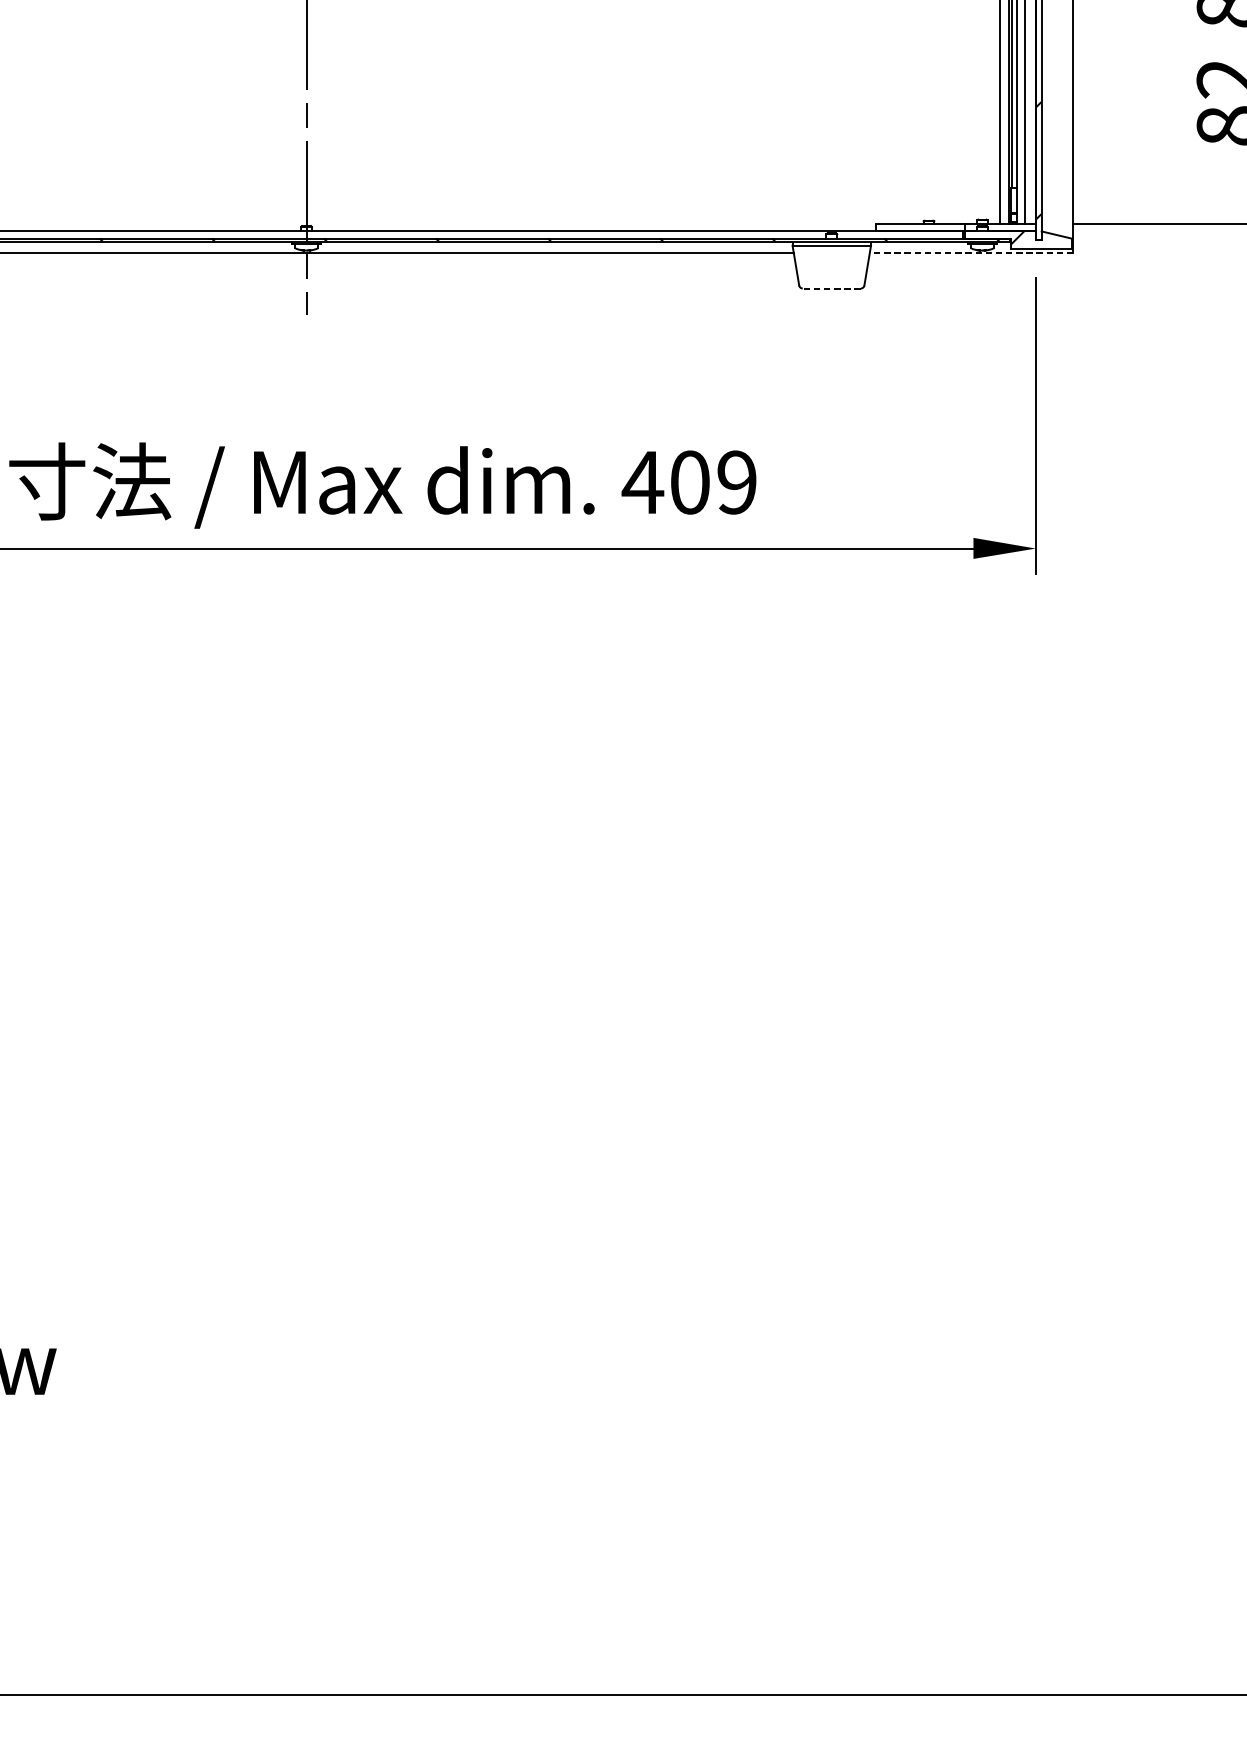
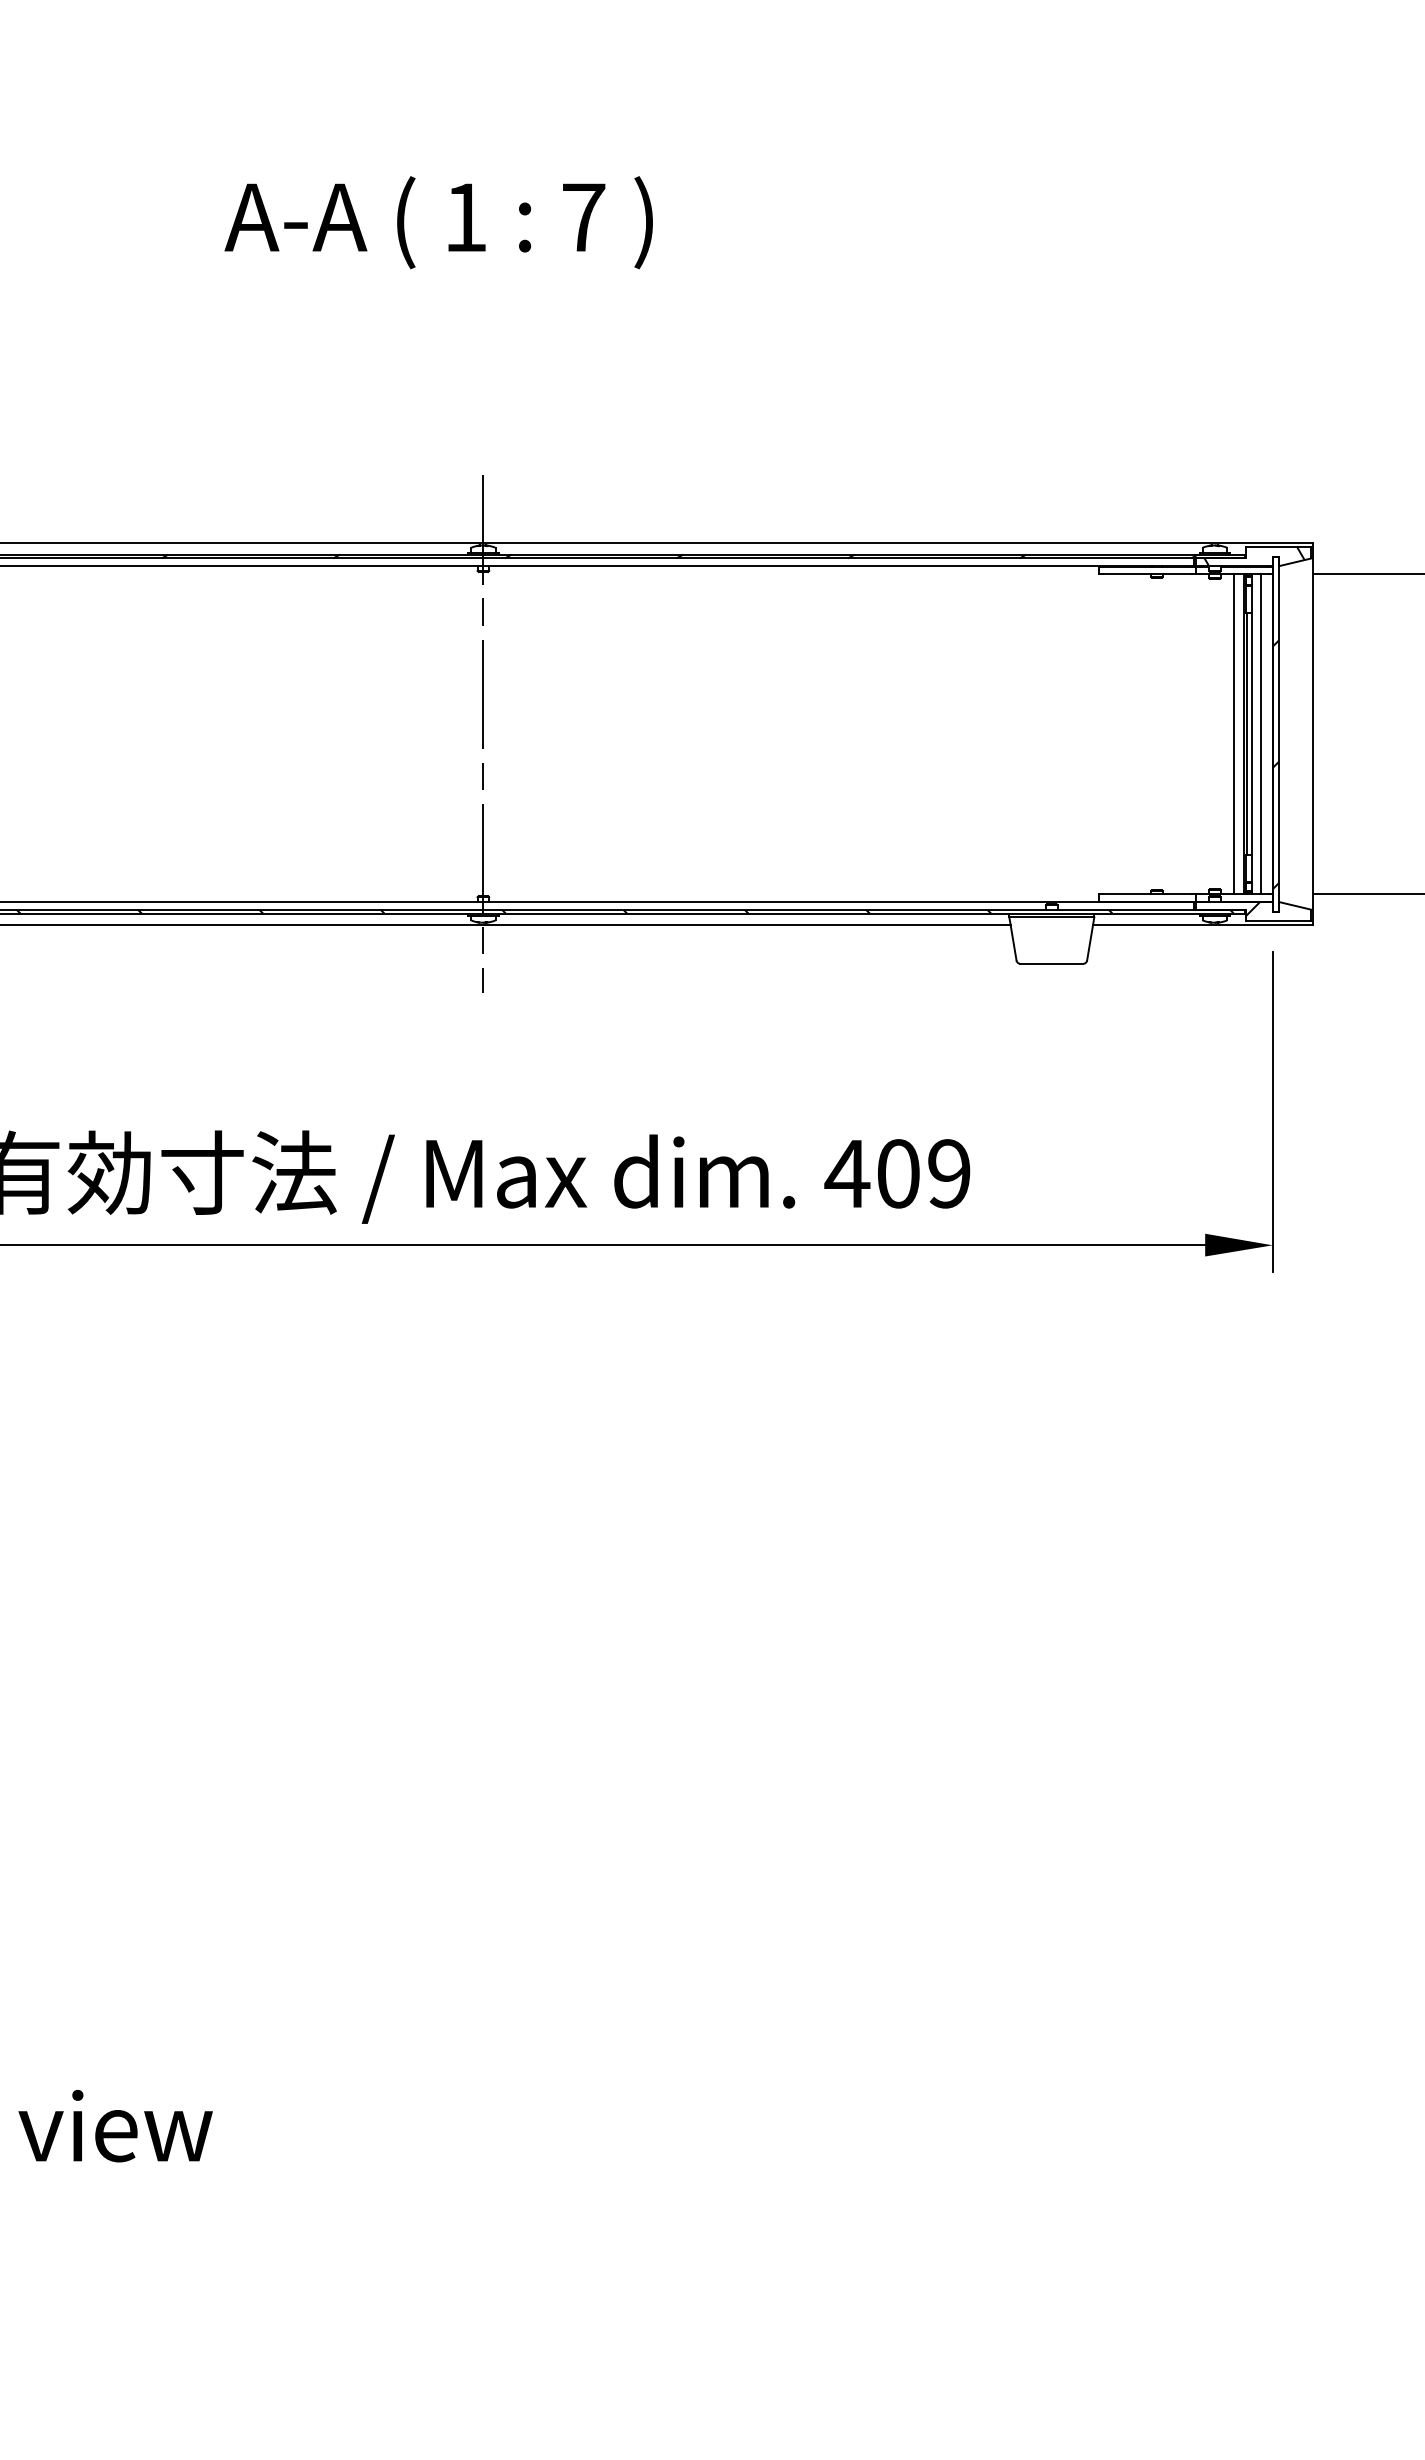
line: (970, 253) -> (1202, 925), dashed -> solid
line: (831, 288) -> (1051, 963), dashed -> solid

